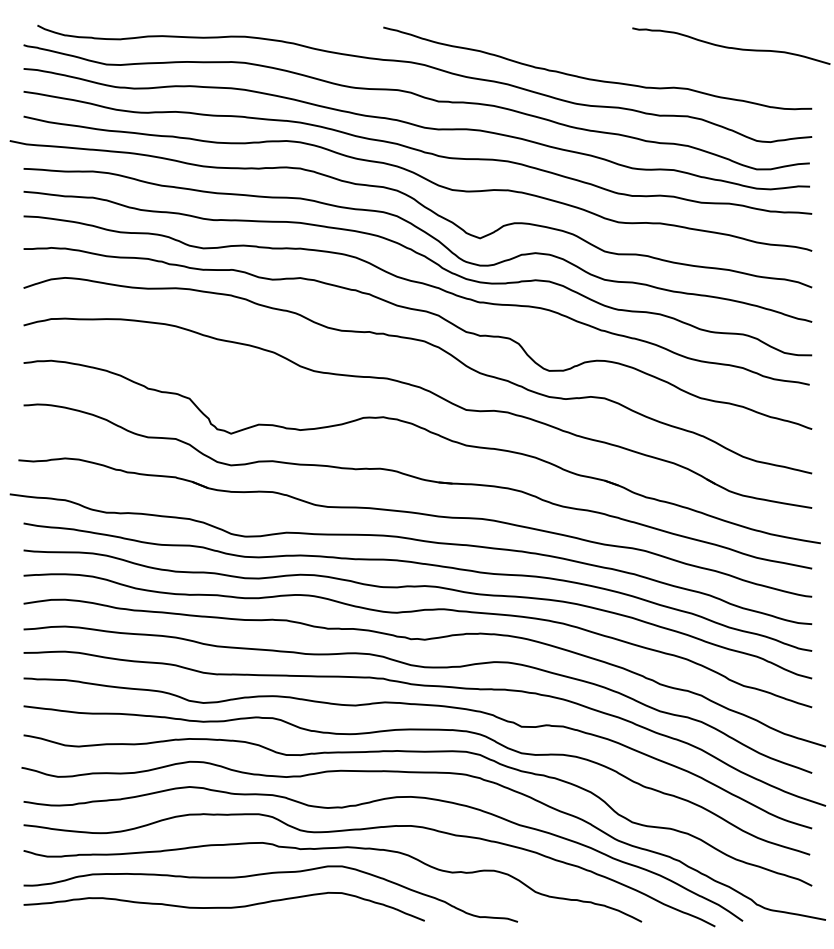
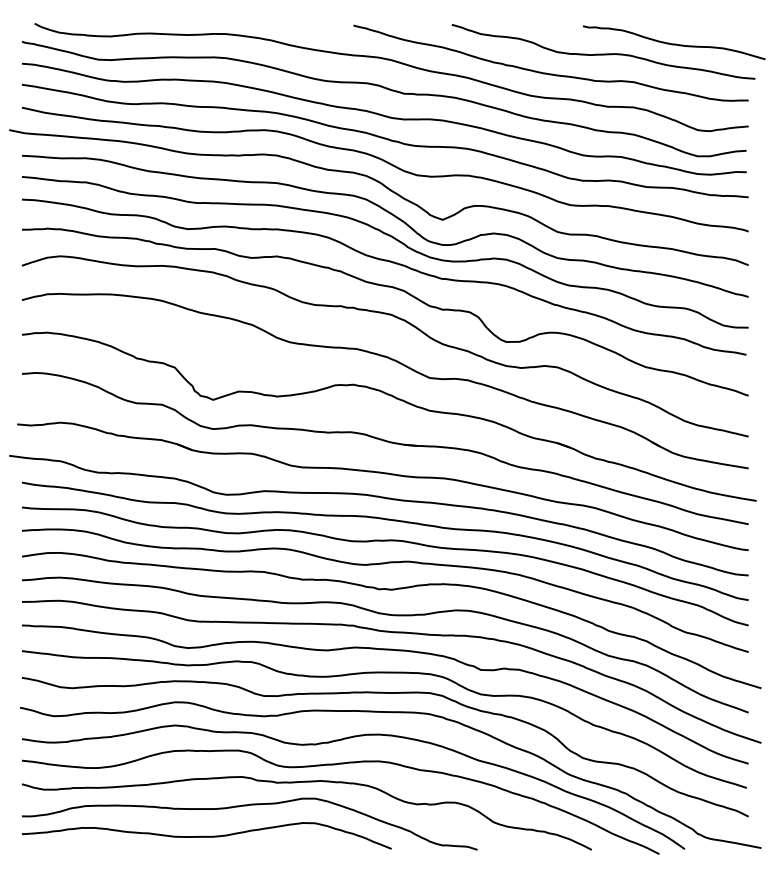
curve: (654, 58) -> (603, 54), added

